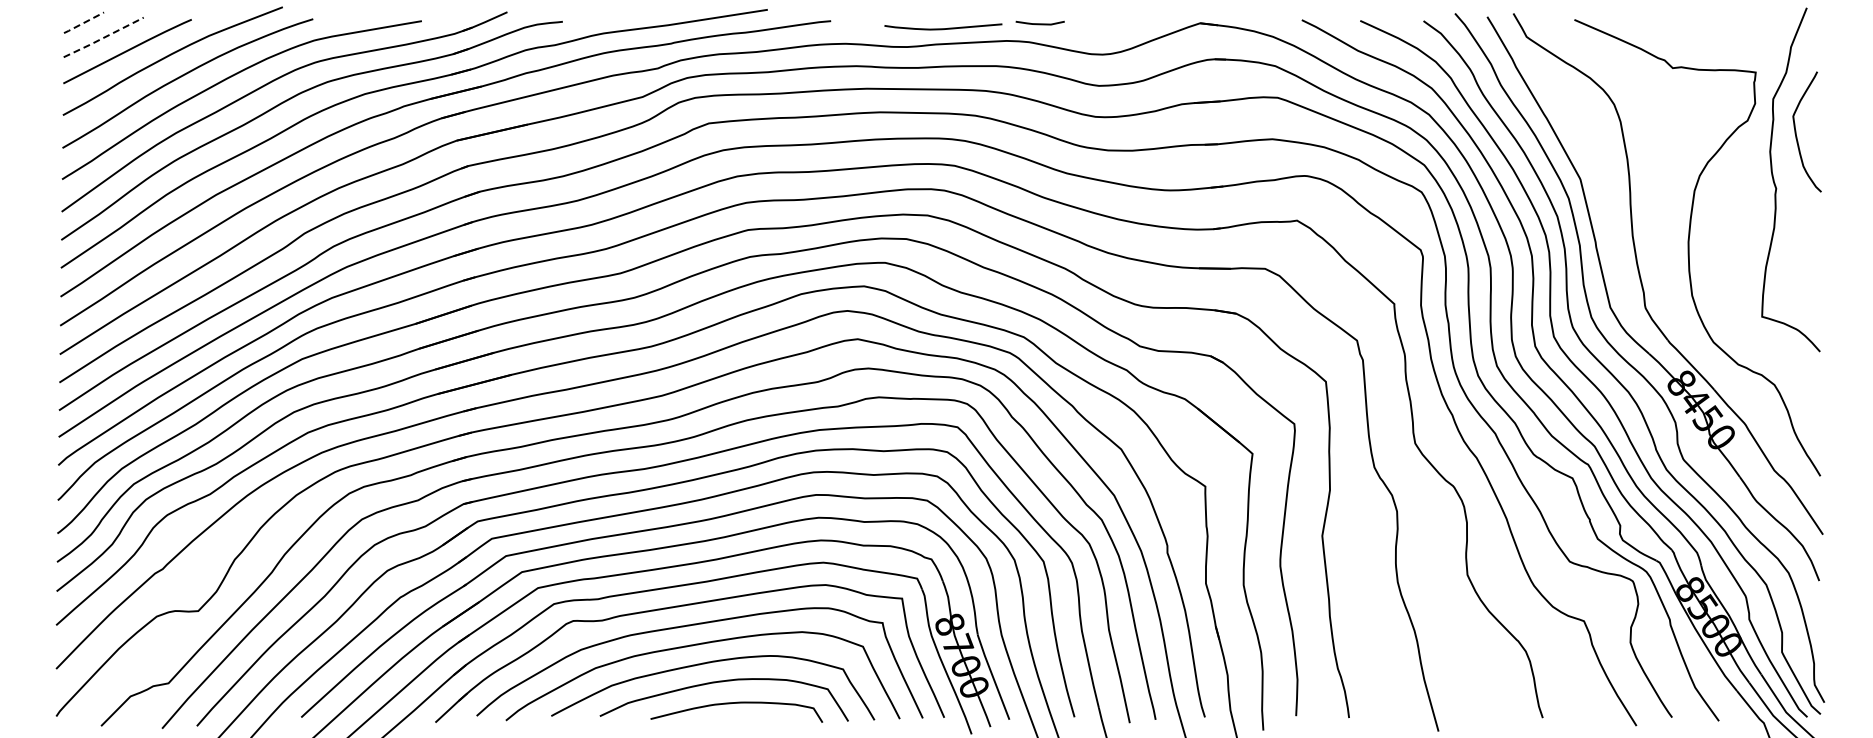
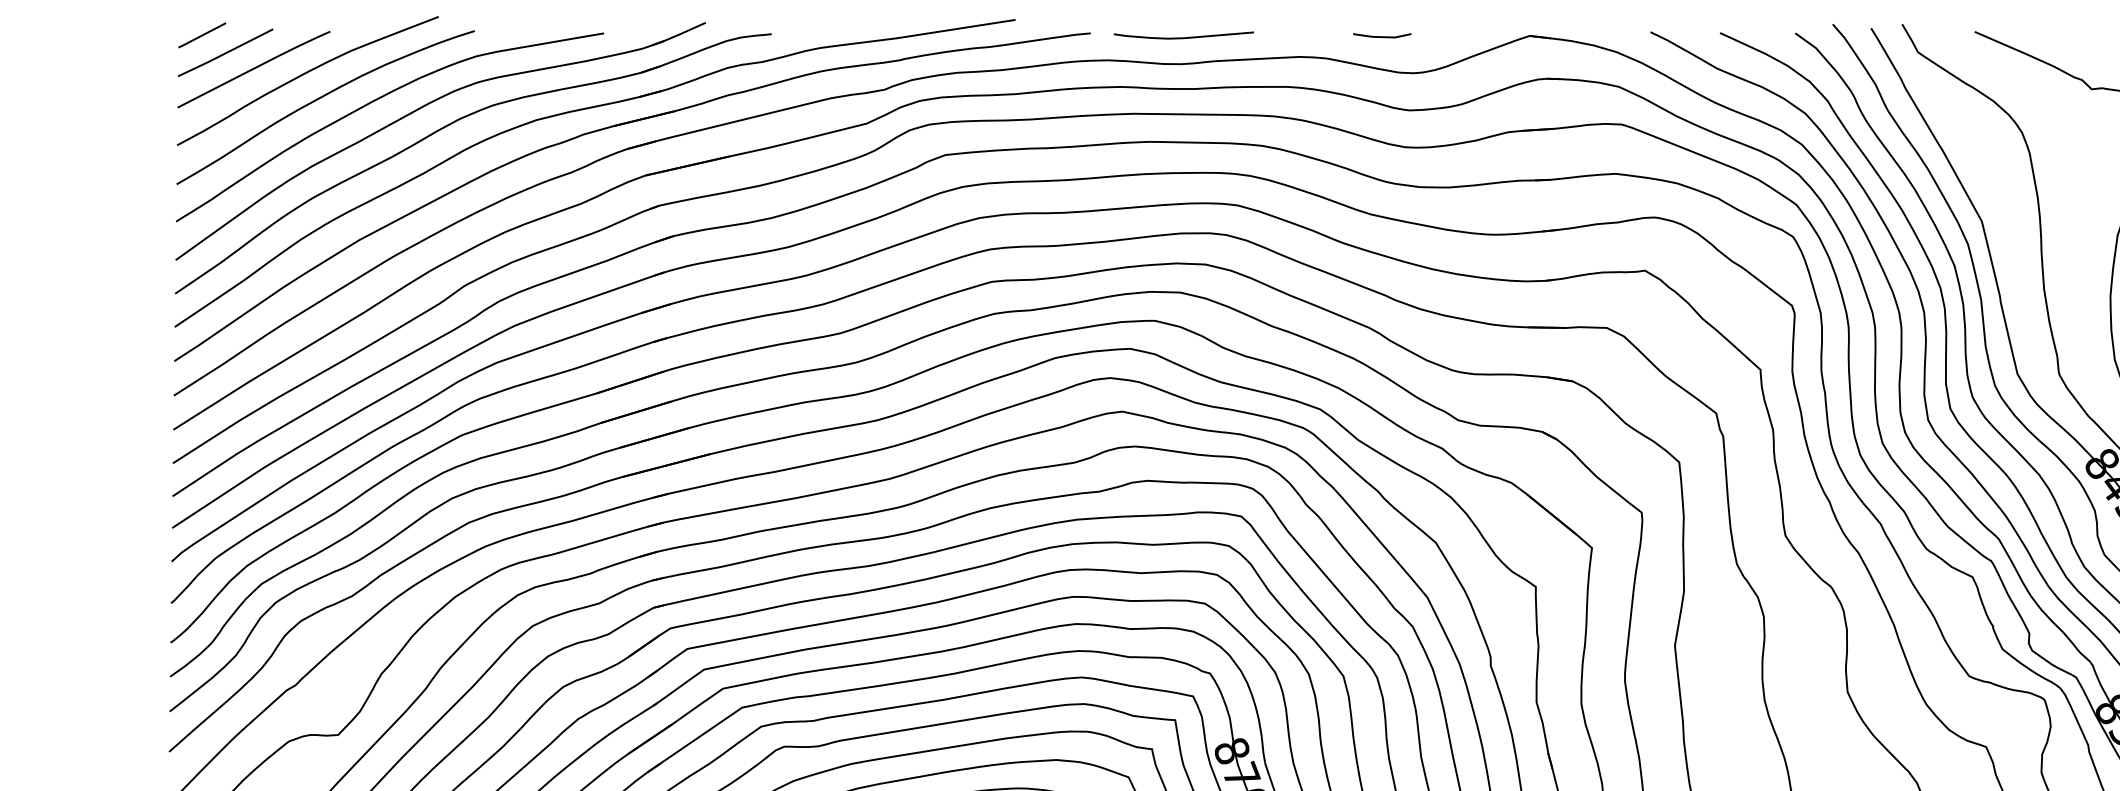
line: (83, 23) -> (201, 36), dashed -> solid
line: (1039, 23) -> (1381, 36), moved
curve: (943, 28) -> (1183, 37), moved
line: (103, 38) -> (225, 54), dashed -> solid

